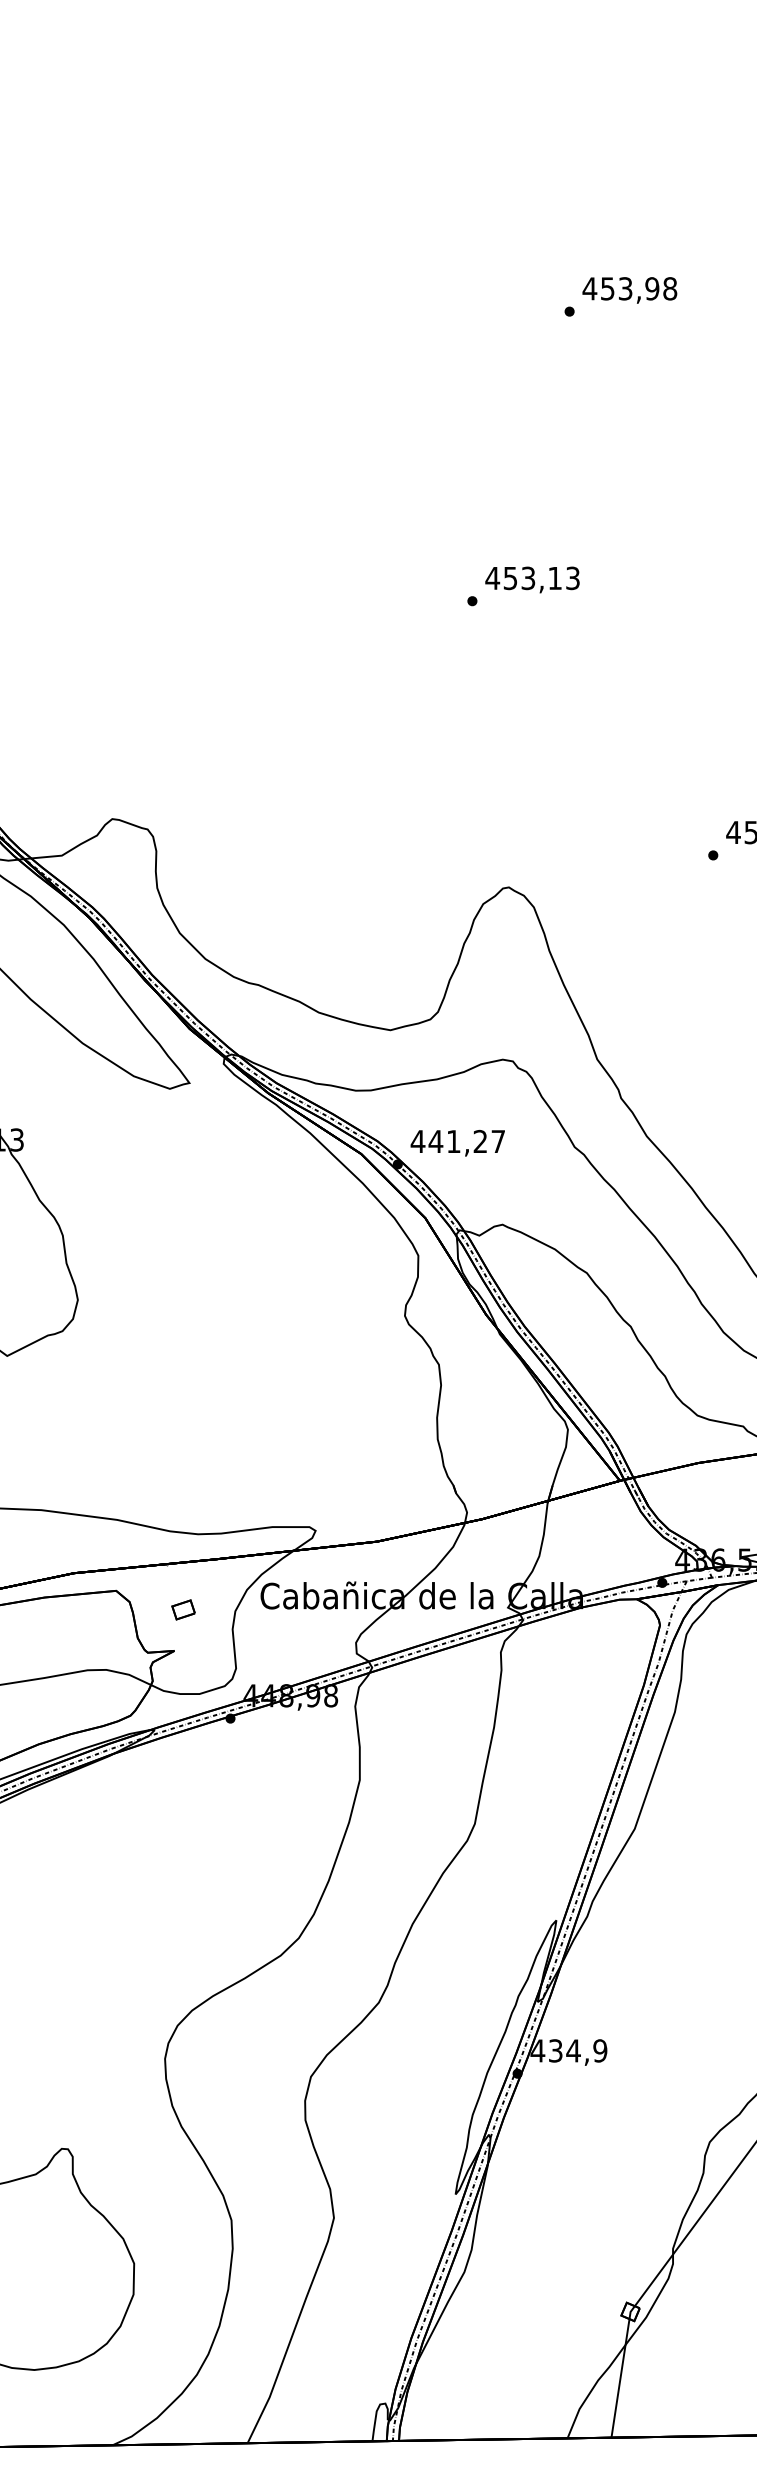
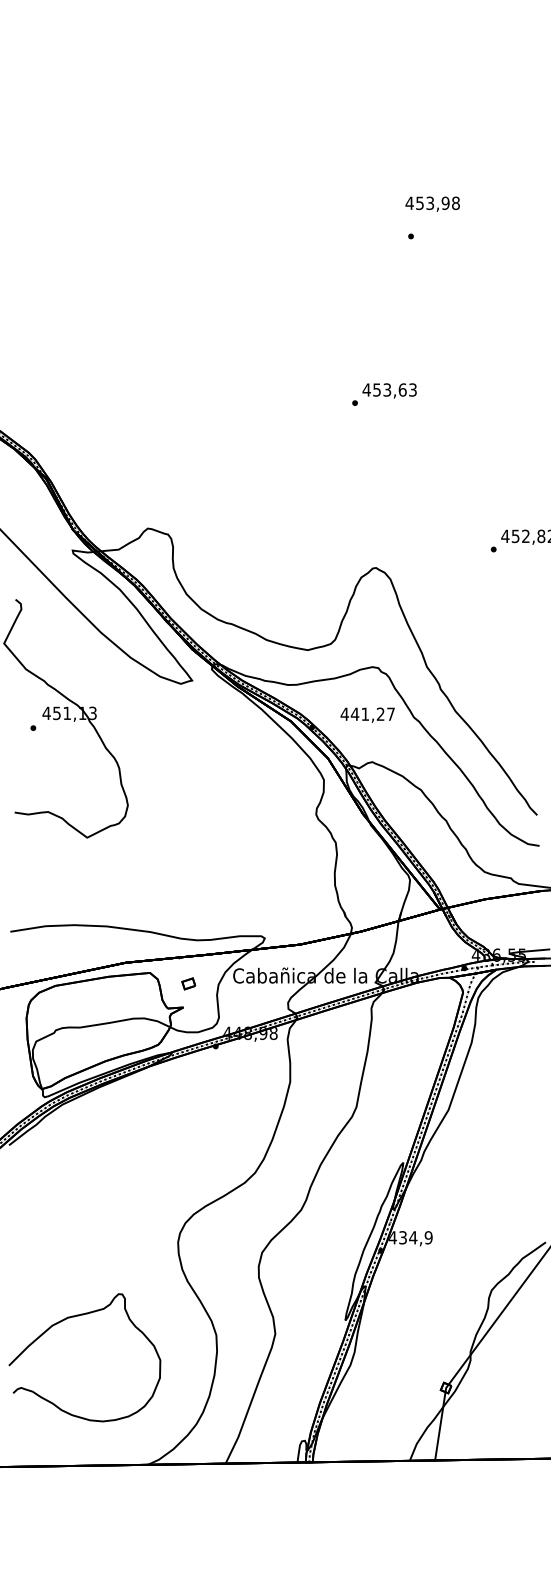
text: (629, 289) -> (432, 203), moved
text: (554, 577) -> (402, 389), 453,13 -> 453,63
text: (457, 1141) -> (367, 714), moved

